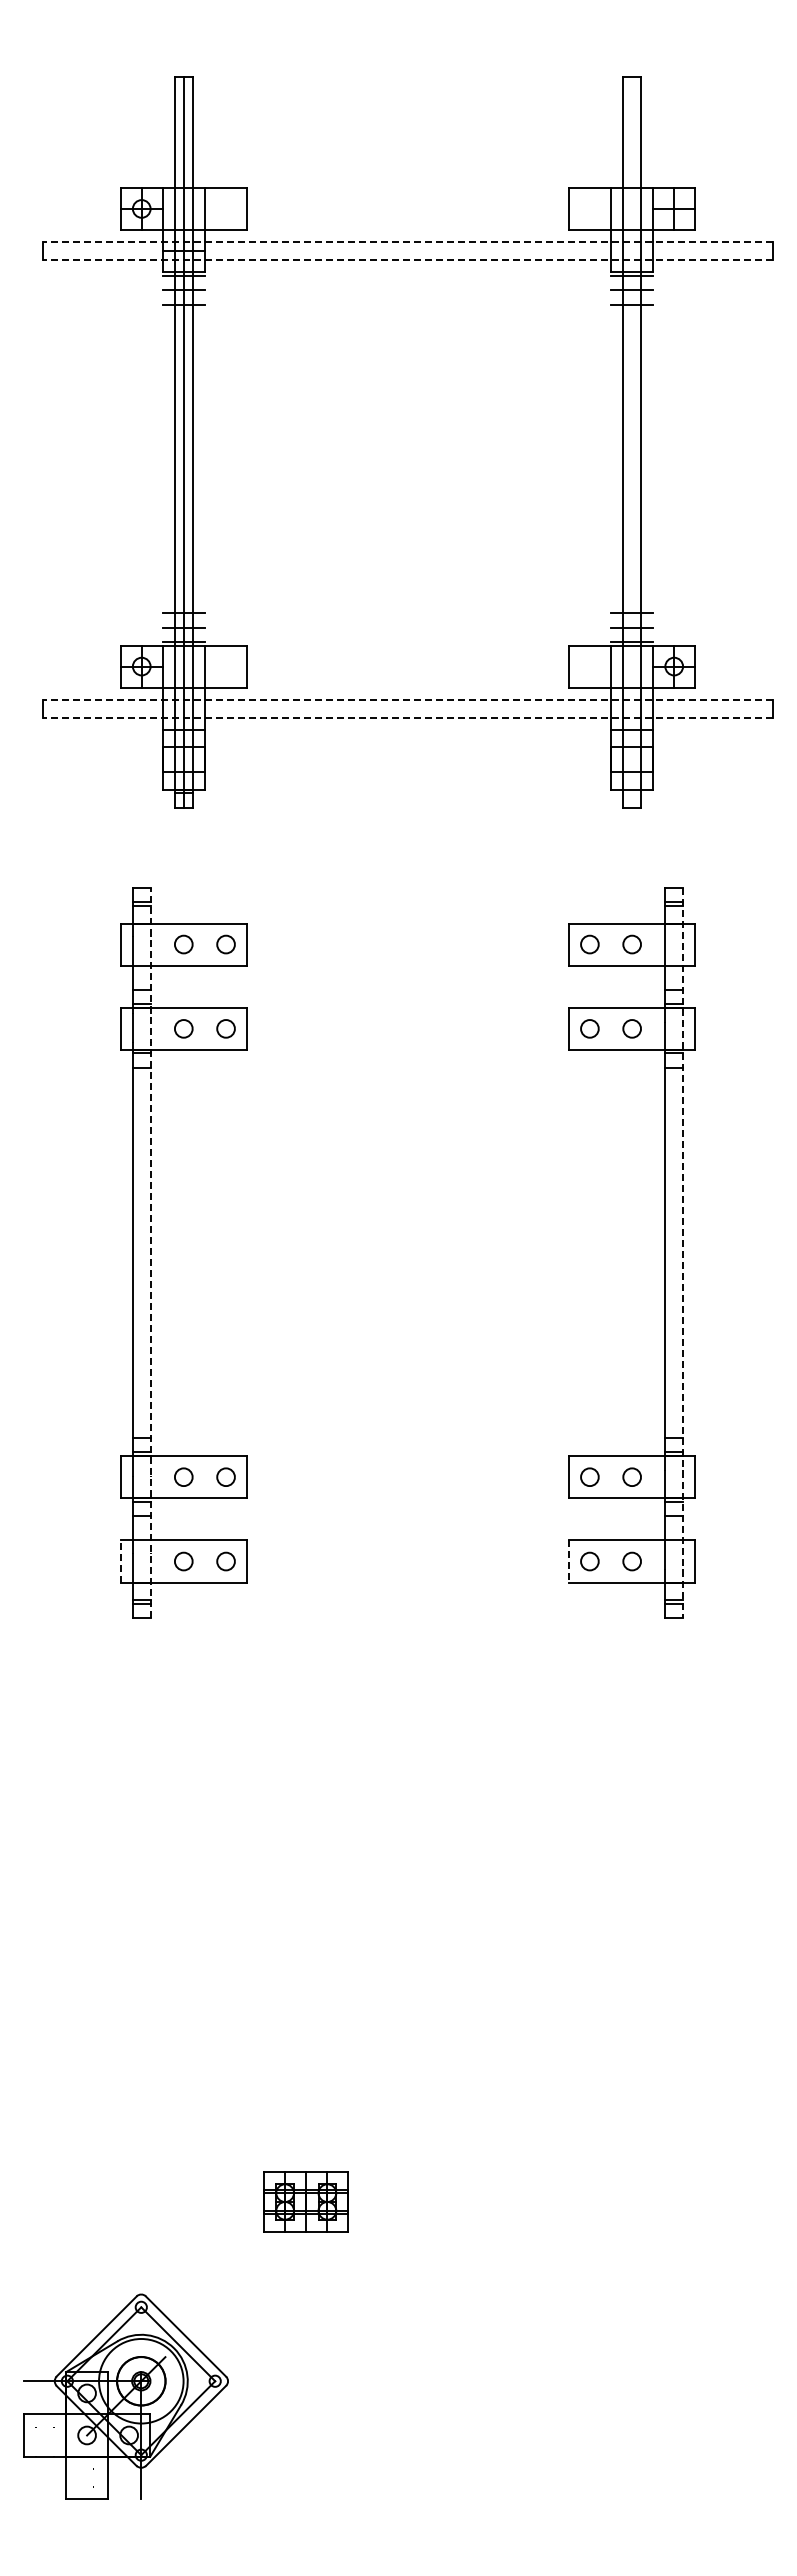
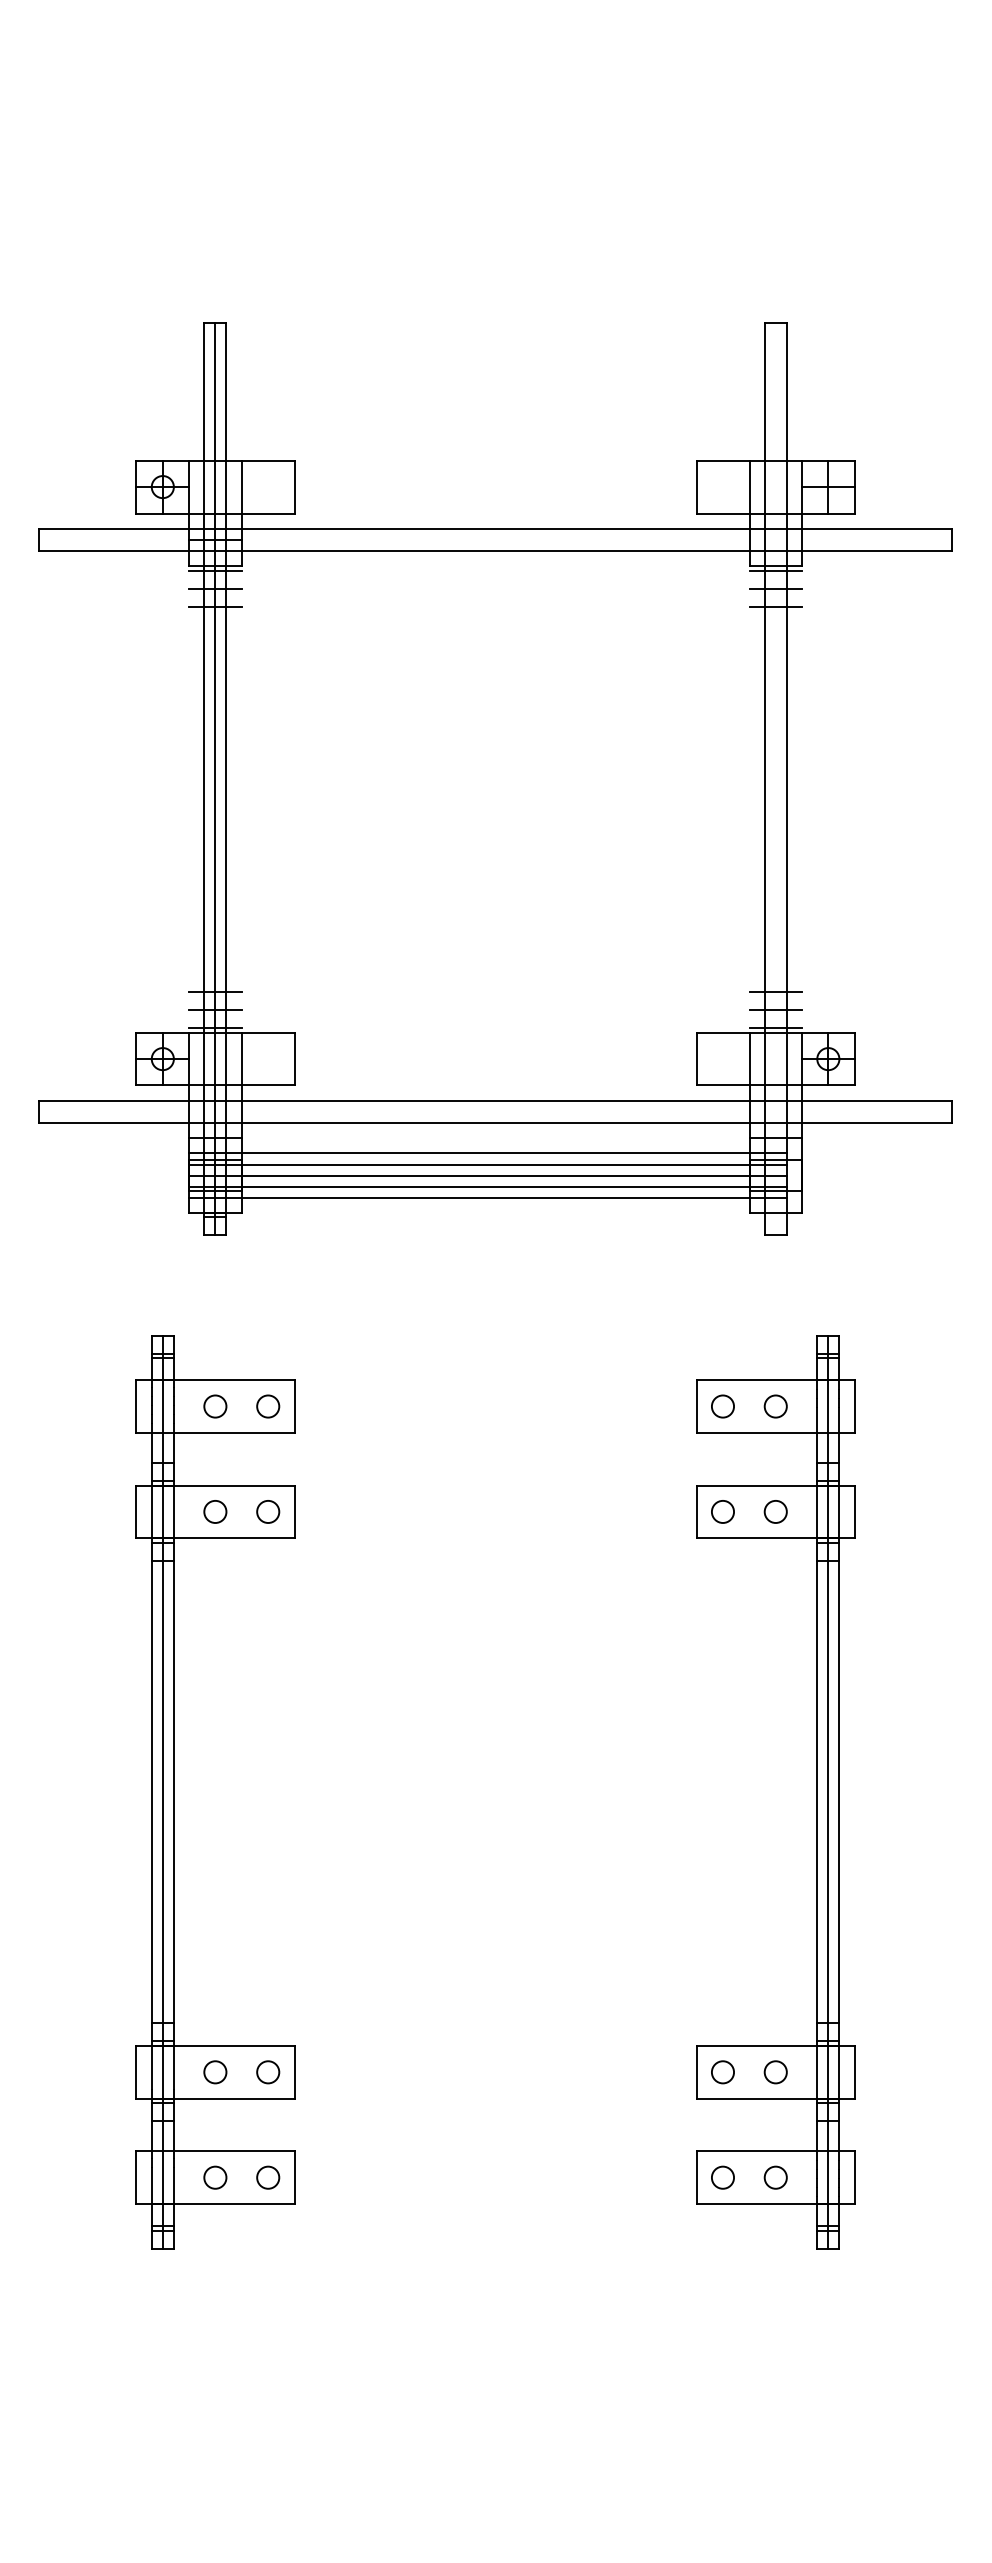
line: (407, 242) -> (494, 529), dashed -> solid
line: (407, 260) -> (494, 551), dashed -> solid
line: (407, 699) -> (494, 1100), dashed -> solid
line: (407, 717) -> (494, 1122), dashed -> solid
line: (401, 742) -> (487, 1153), added
line: (401, 750) -> (487, 1163), added
line: (401, 759) -> (487, 1175), added
line: (401, 768) -> (487, 1186), added
line: (401, 777) -> (487, 1197), added
line: (141, 1252) -> (162, 1791), added
line: (150, 1252) -> (173, 1791), dashed -> solid
line: (674, 1252) -> (828, 1791), added
line: (683, 1253) -> (839, 1792), dashed -> solid
line: (120, 1560) -> (136, 2176), dashed -> solid
line: (568, 1561) -> (696, 2177), dashed -> solid

